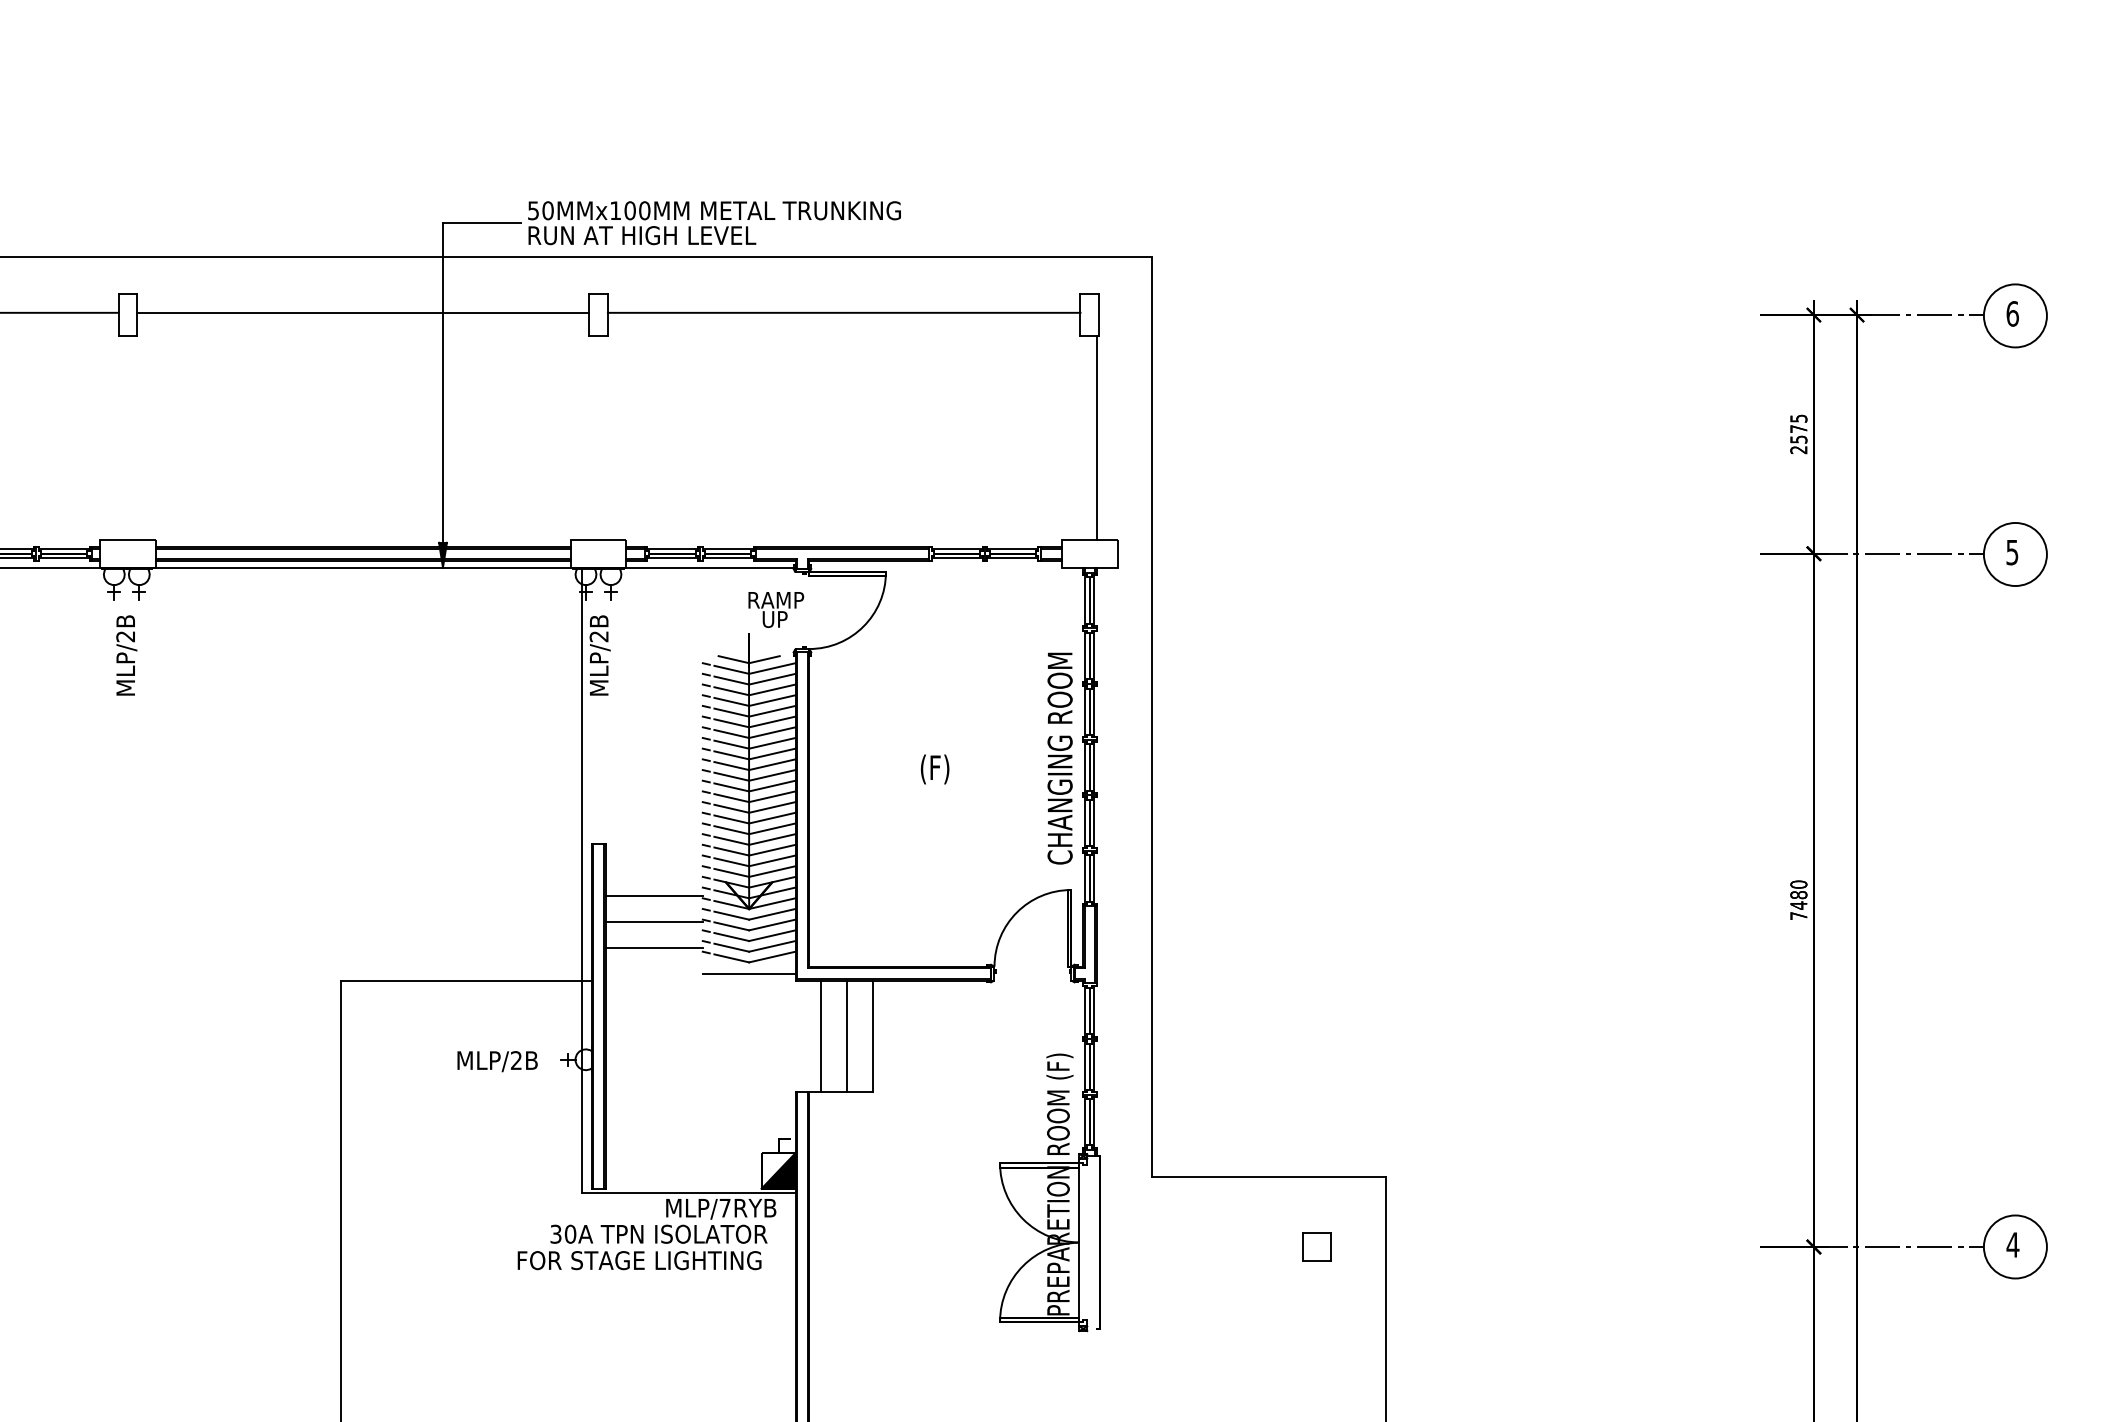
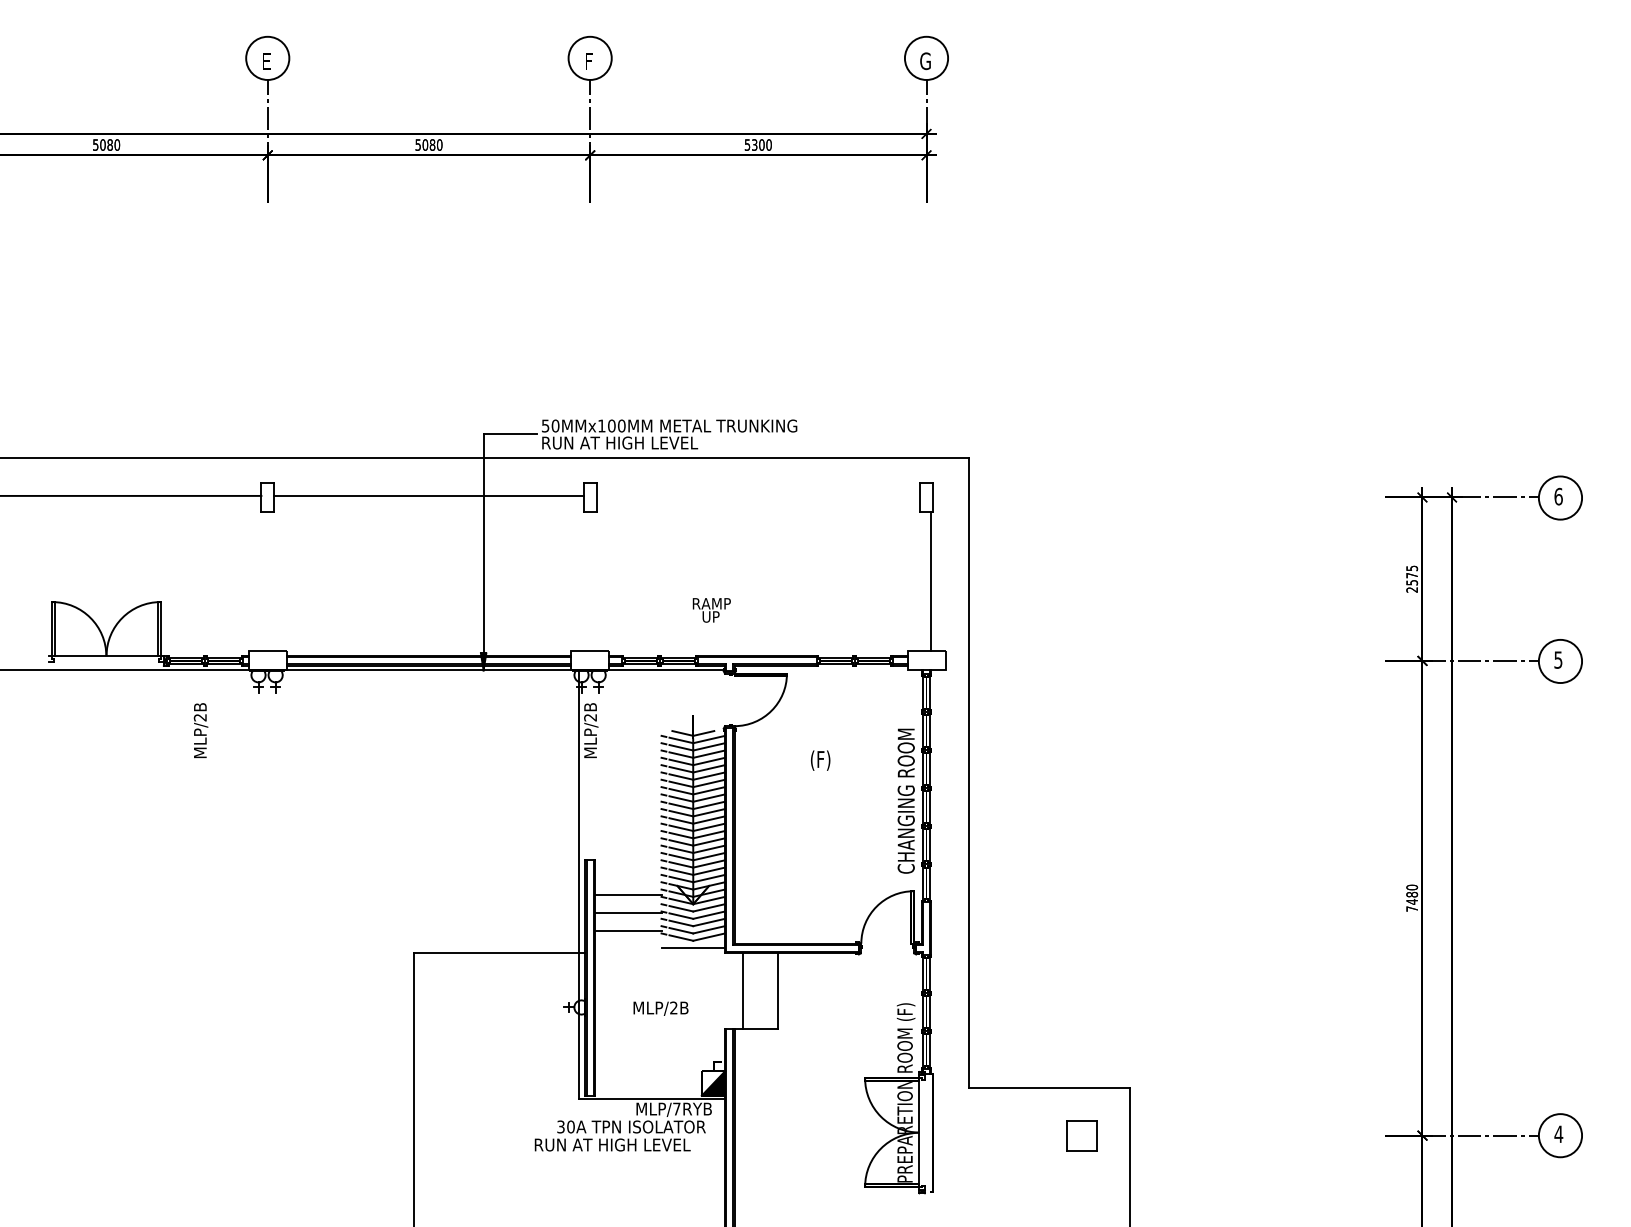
line: (844, 312) -> (758, 495), removed
text: (775, 610) -> (711, 610), moved
text: (125, 655) -> (200, 730), moved
text: (934, 769) -> (820, 760), moved
line: (847, 1036) -> (760, 991), removed
text: (496, 1061) -> (660, 1008), moved
part: (1317, 1246) -> (1082, 1135), size x1.6
text: (639, 1259) -> (618, 1144), FOR STAGE LIGHTING -> RUN AT HIGH LEVEL

